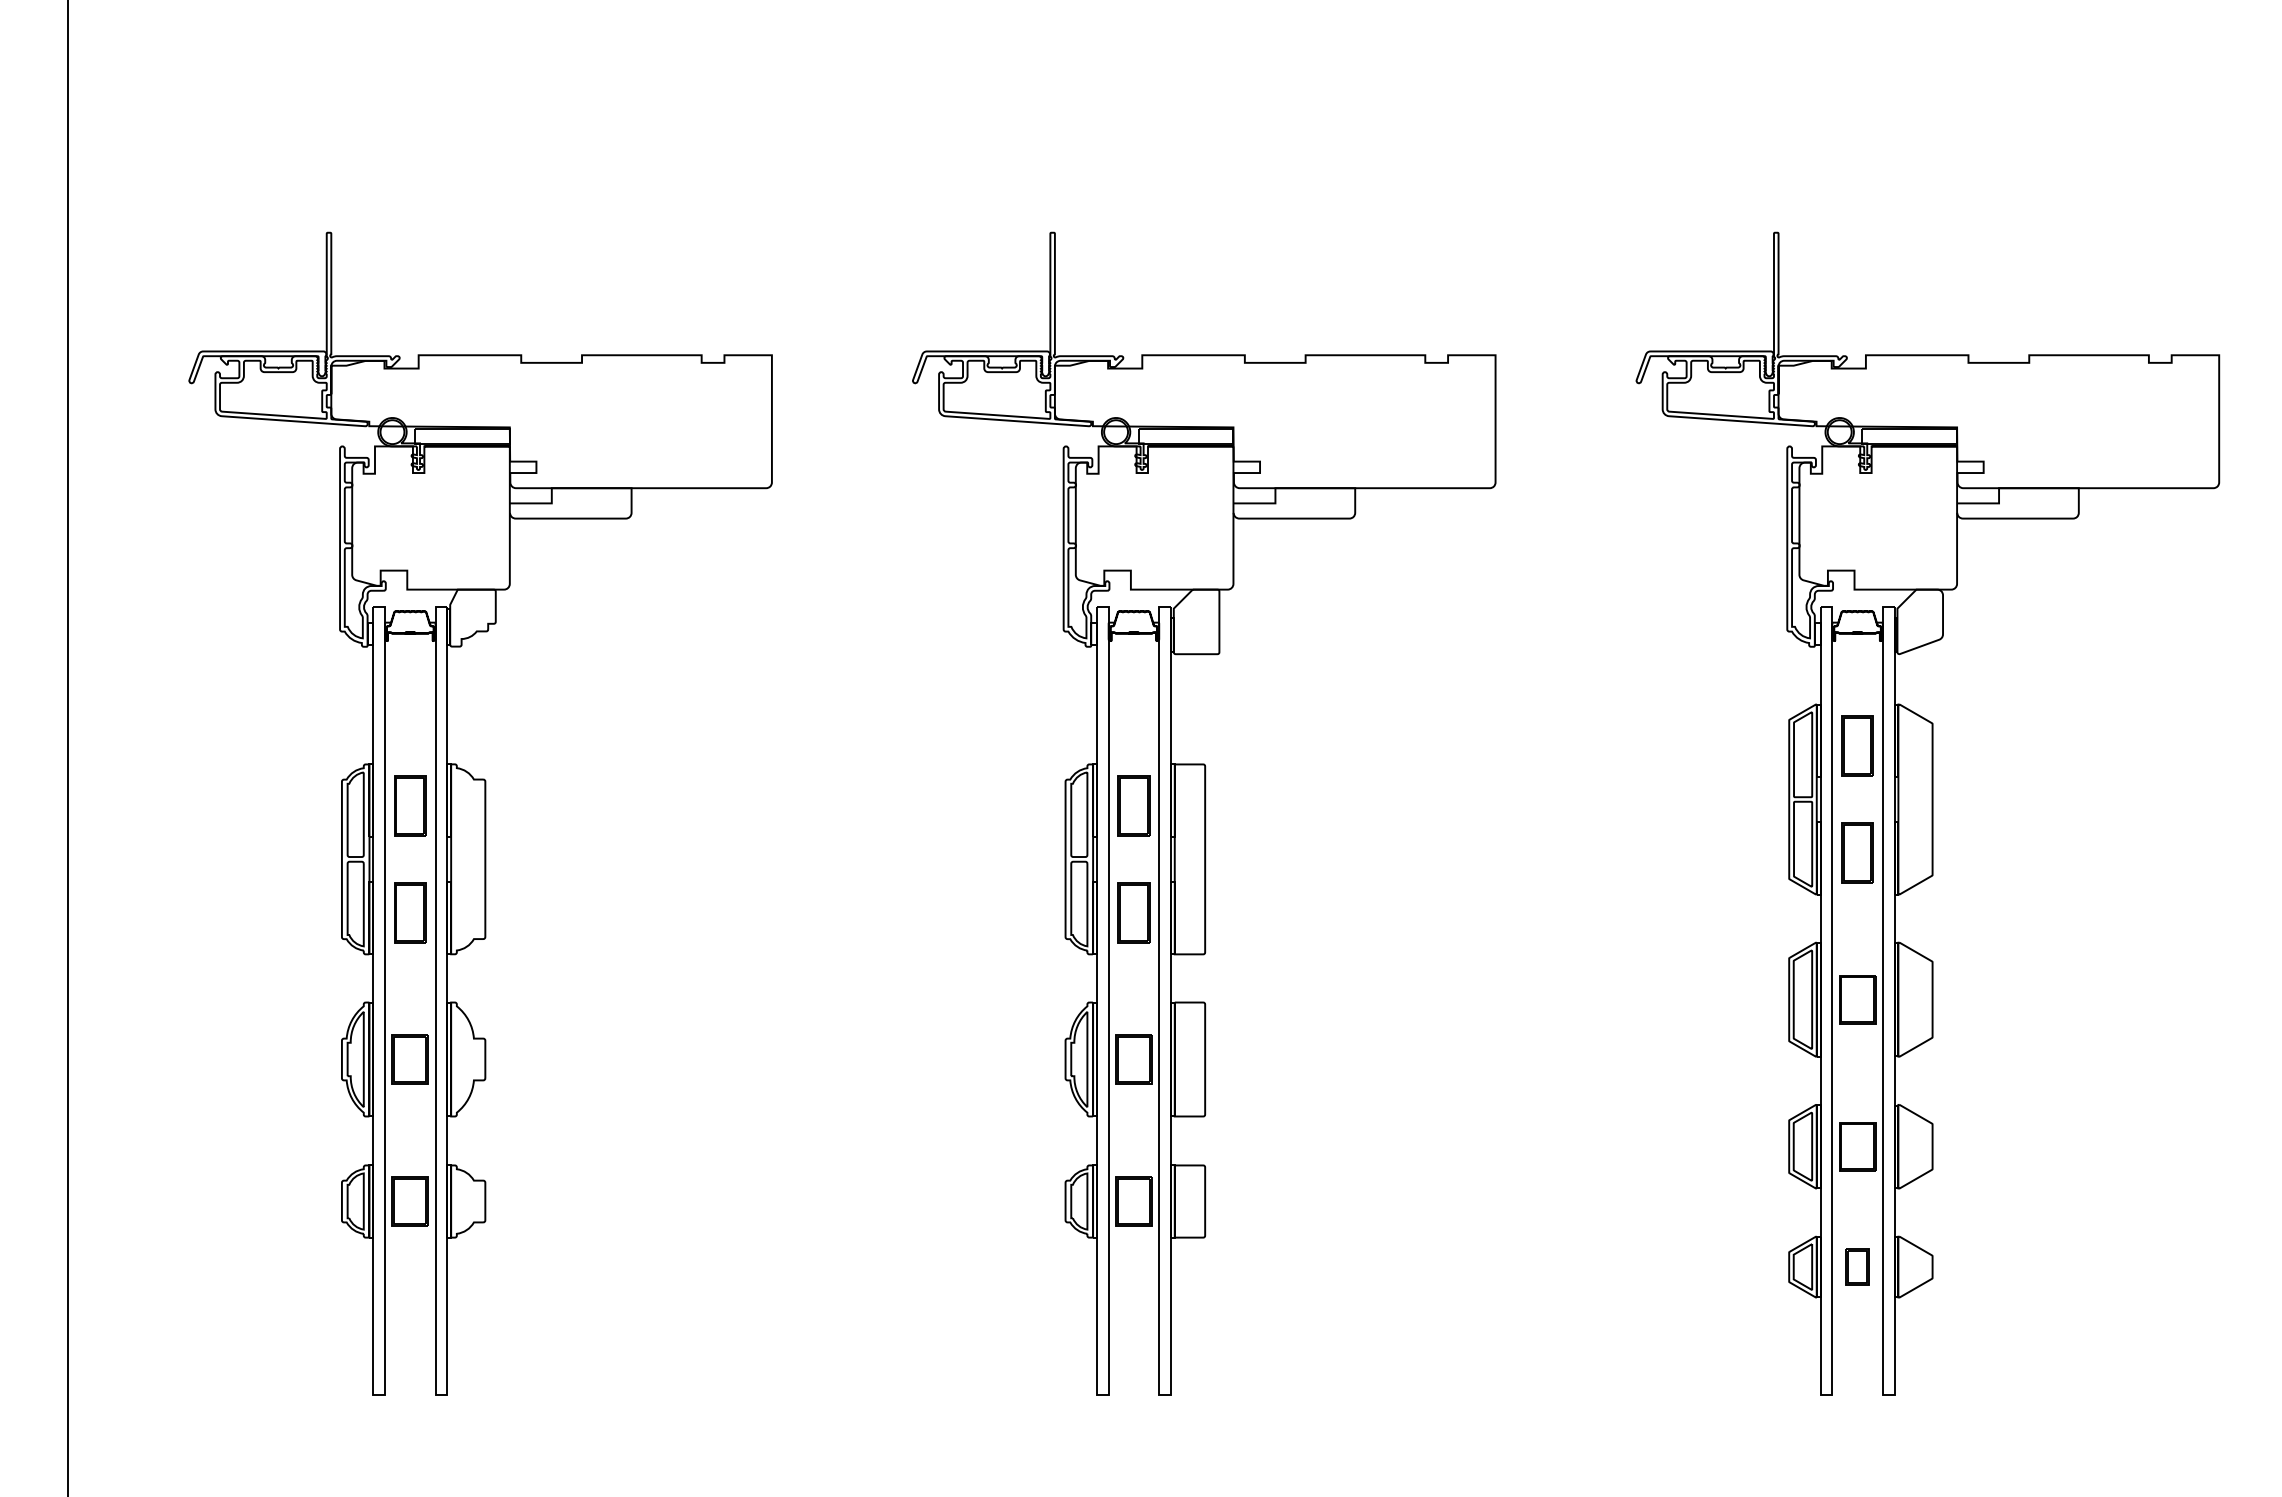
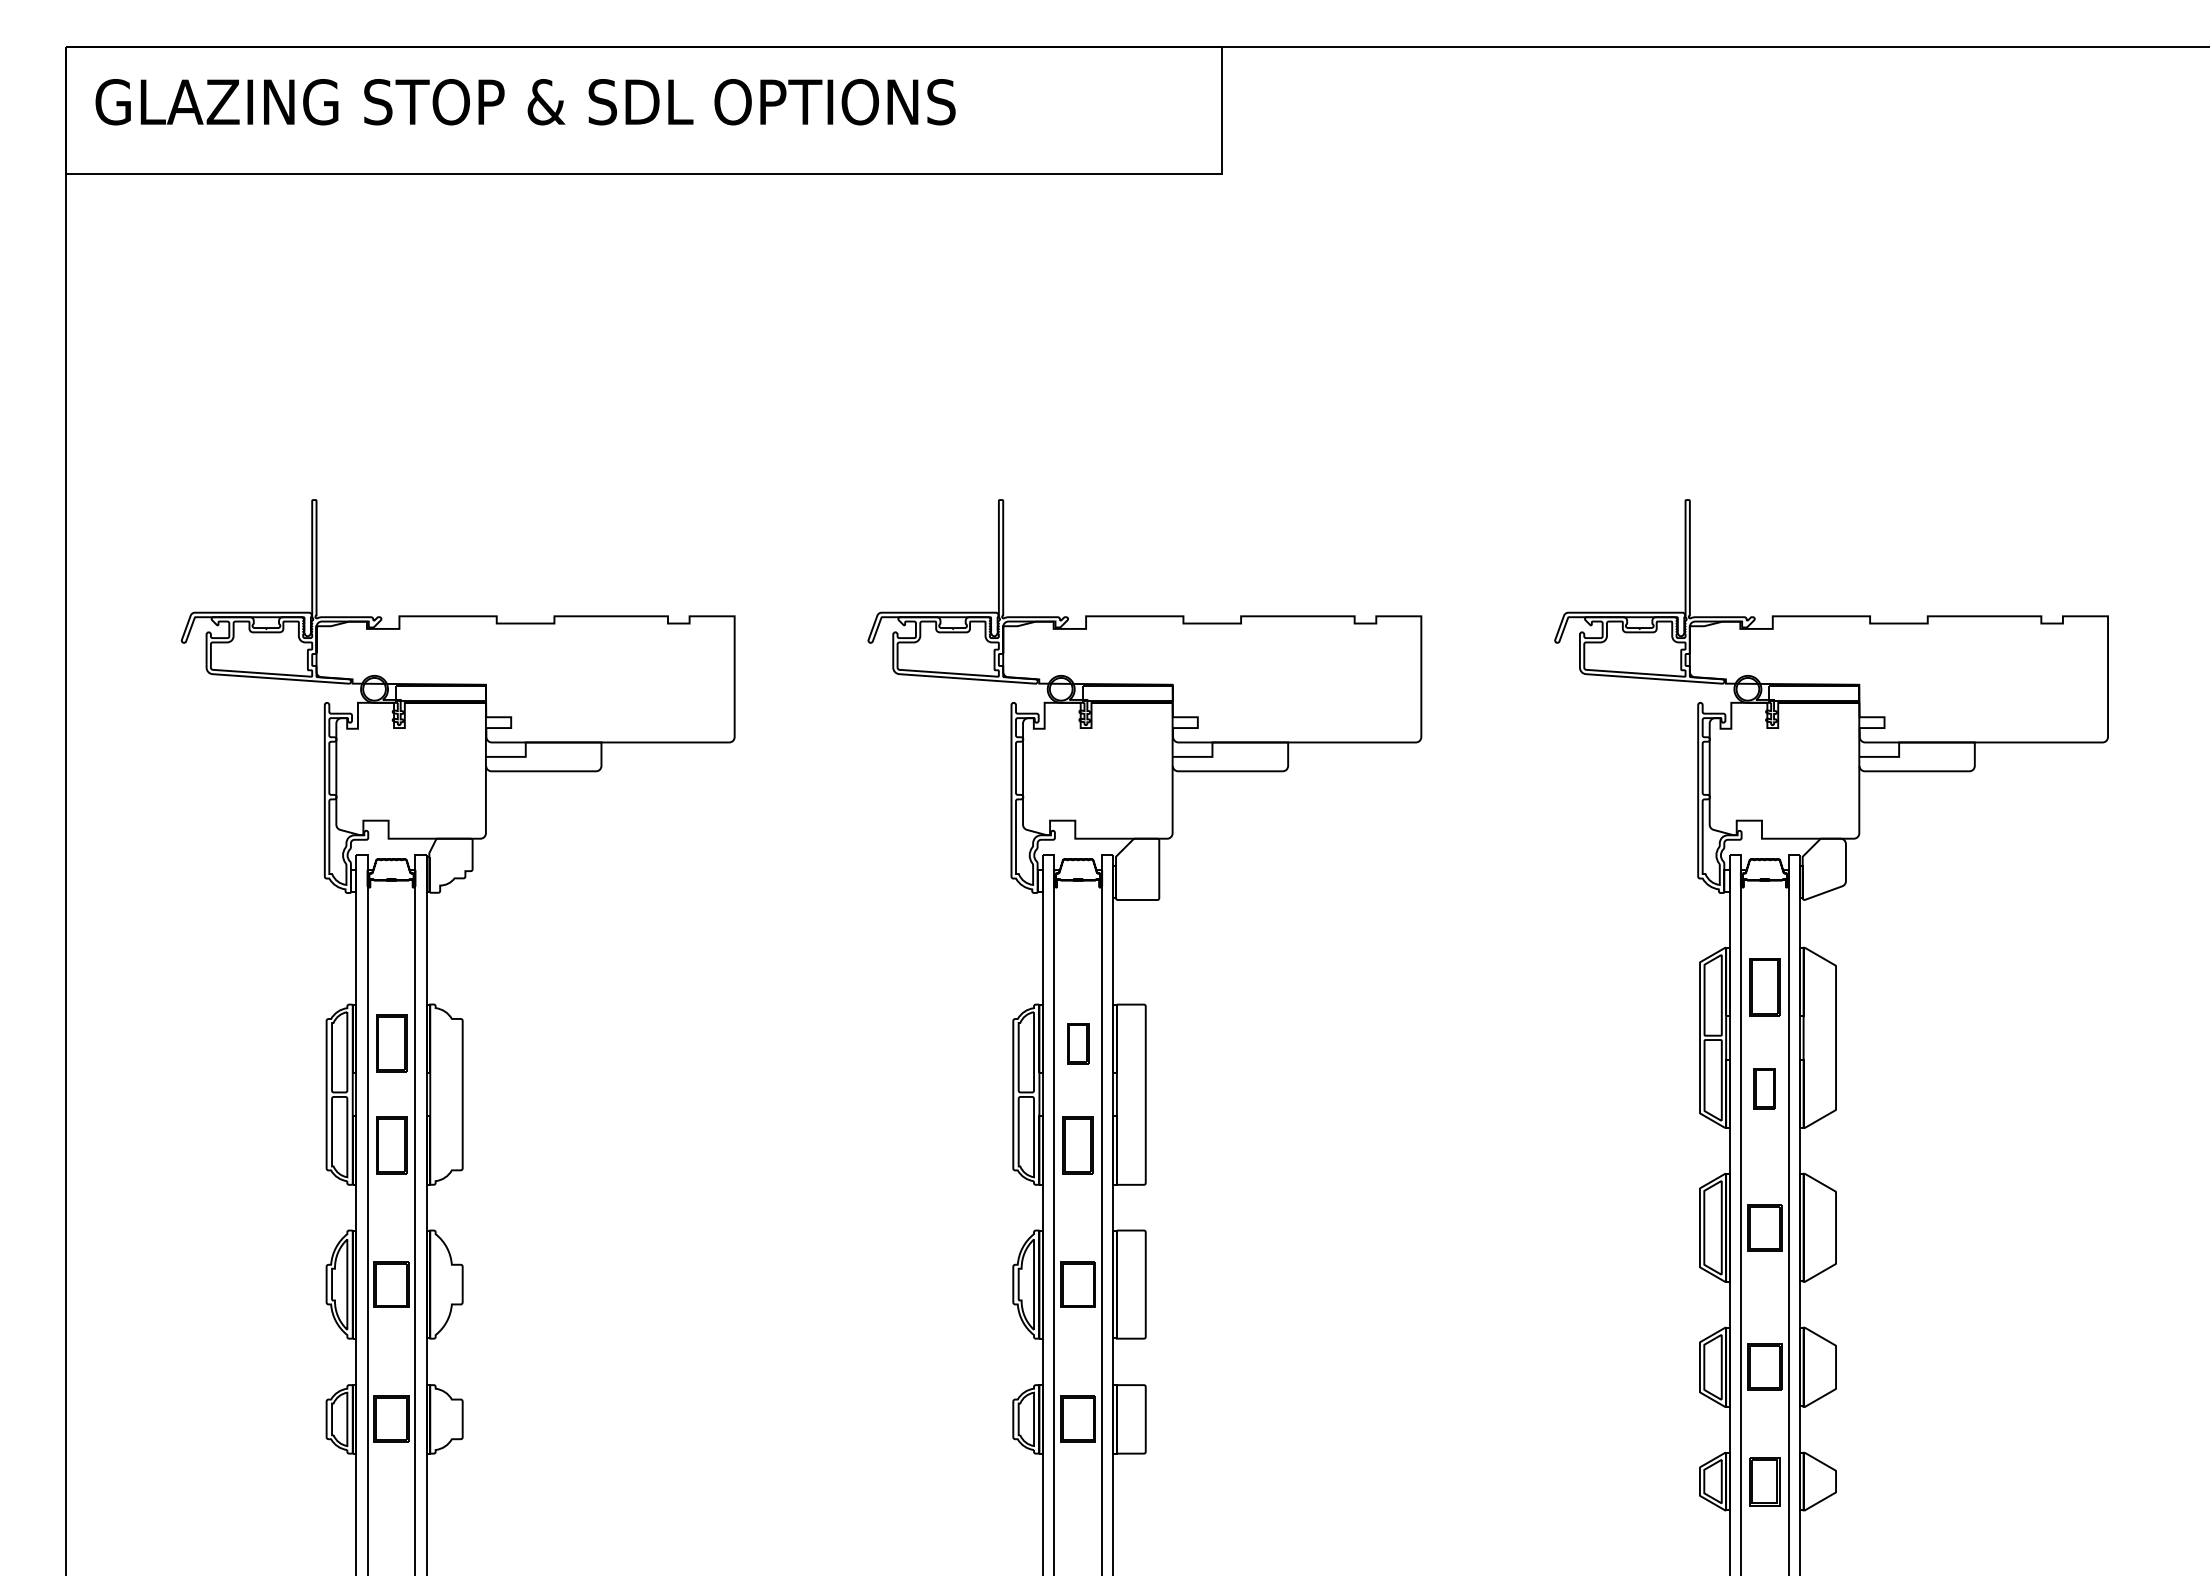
part: (1133, 805) -> (1077, 1043), size x0.7
part: (1857, 852) -> (1764, 1088), size x0.7
part: (1857, 1266) -> (1764, 1481), size x1.4

